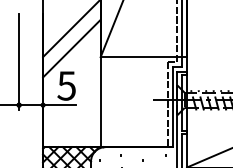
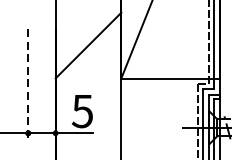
line: (71, 48) -> (88, 68), removed
line: (19, 61) -> (28, 83), solid -> dashed

